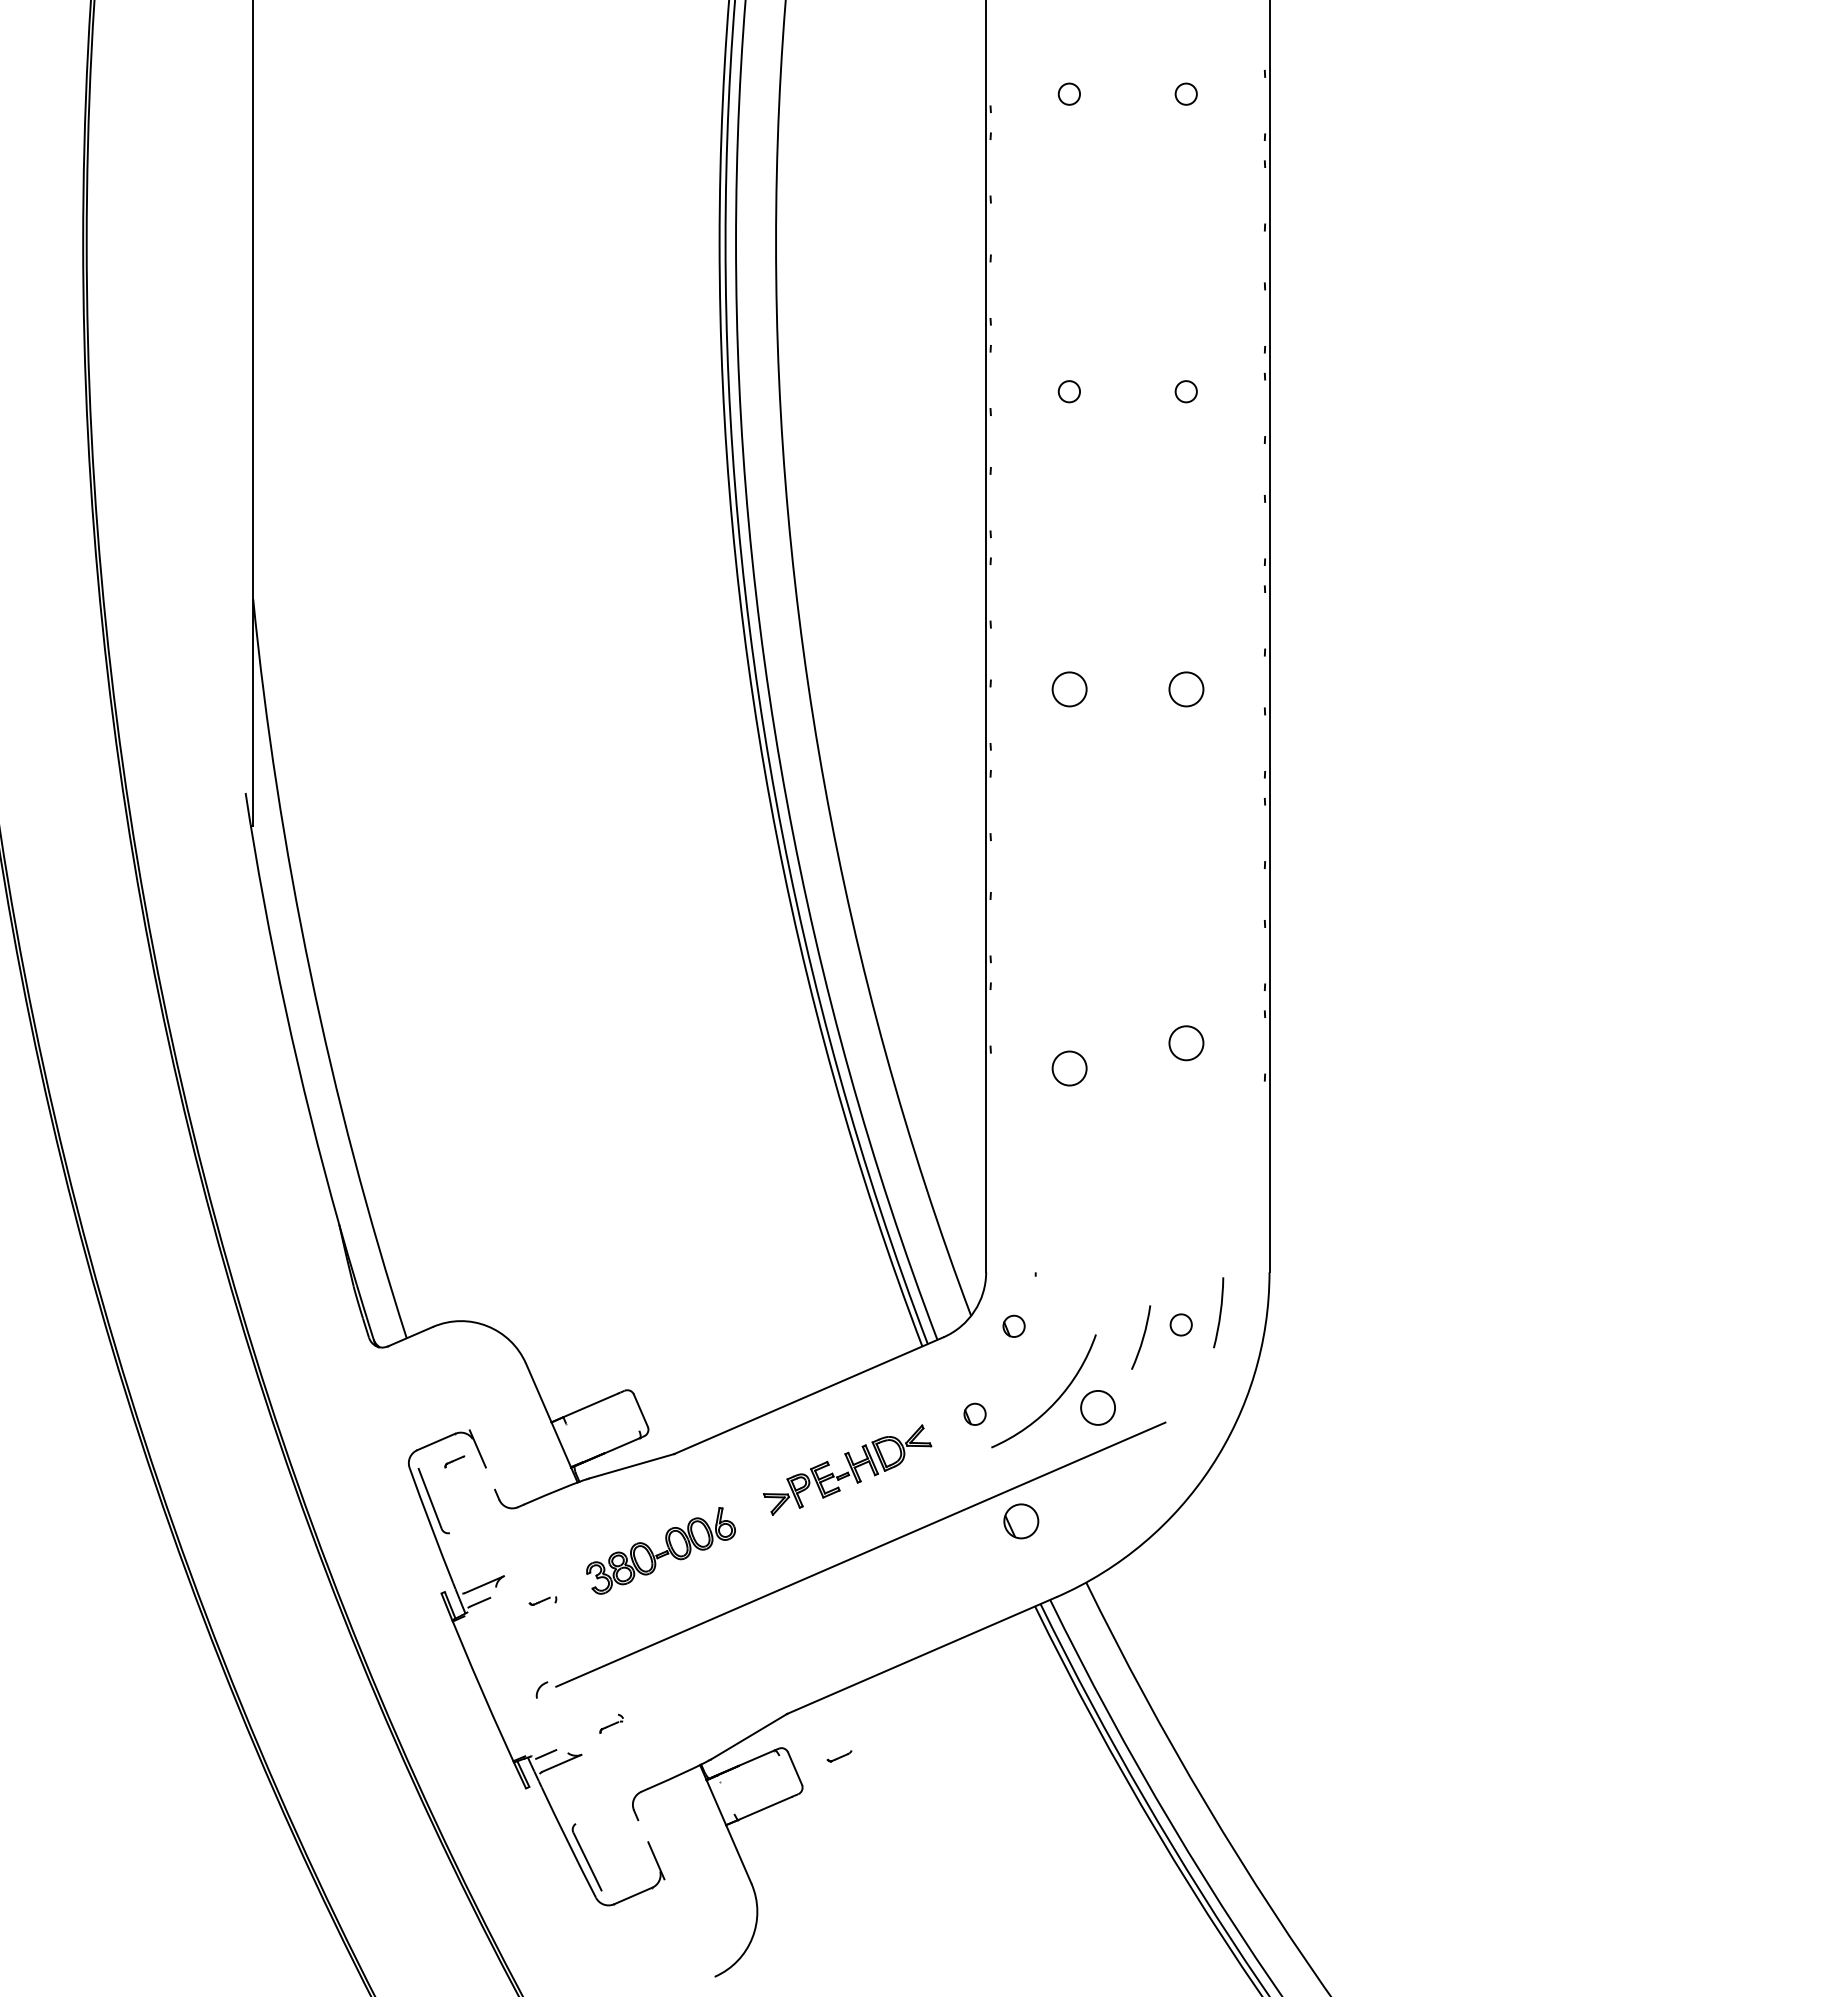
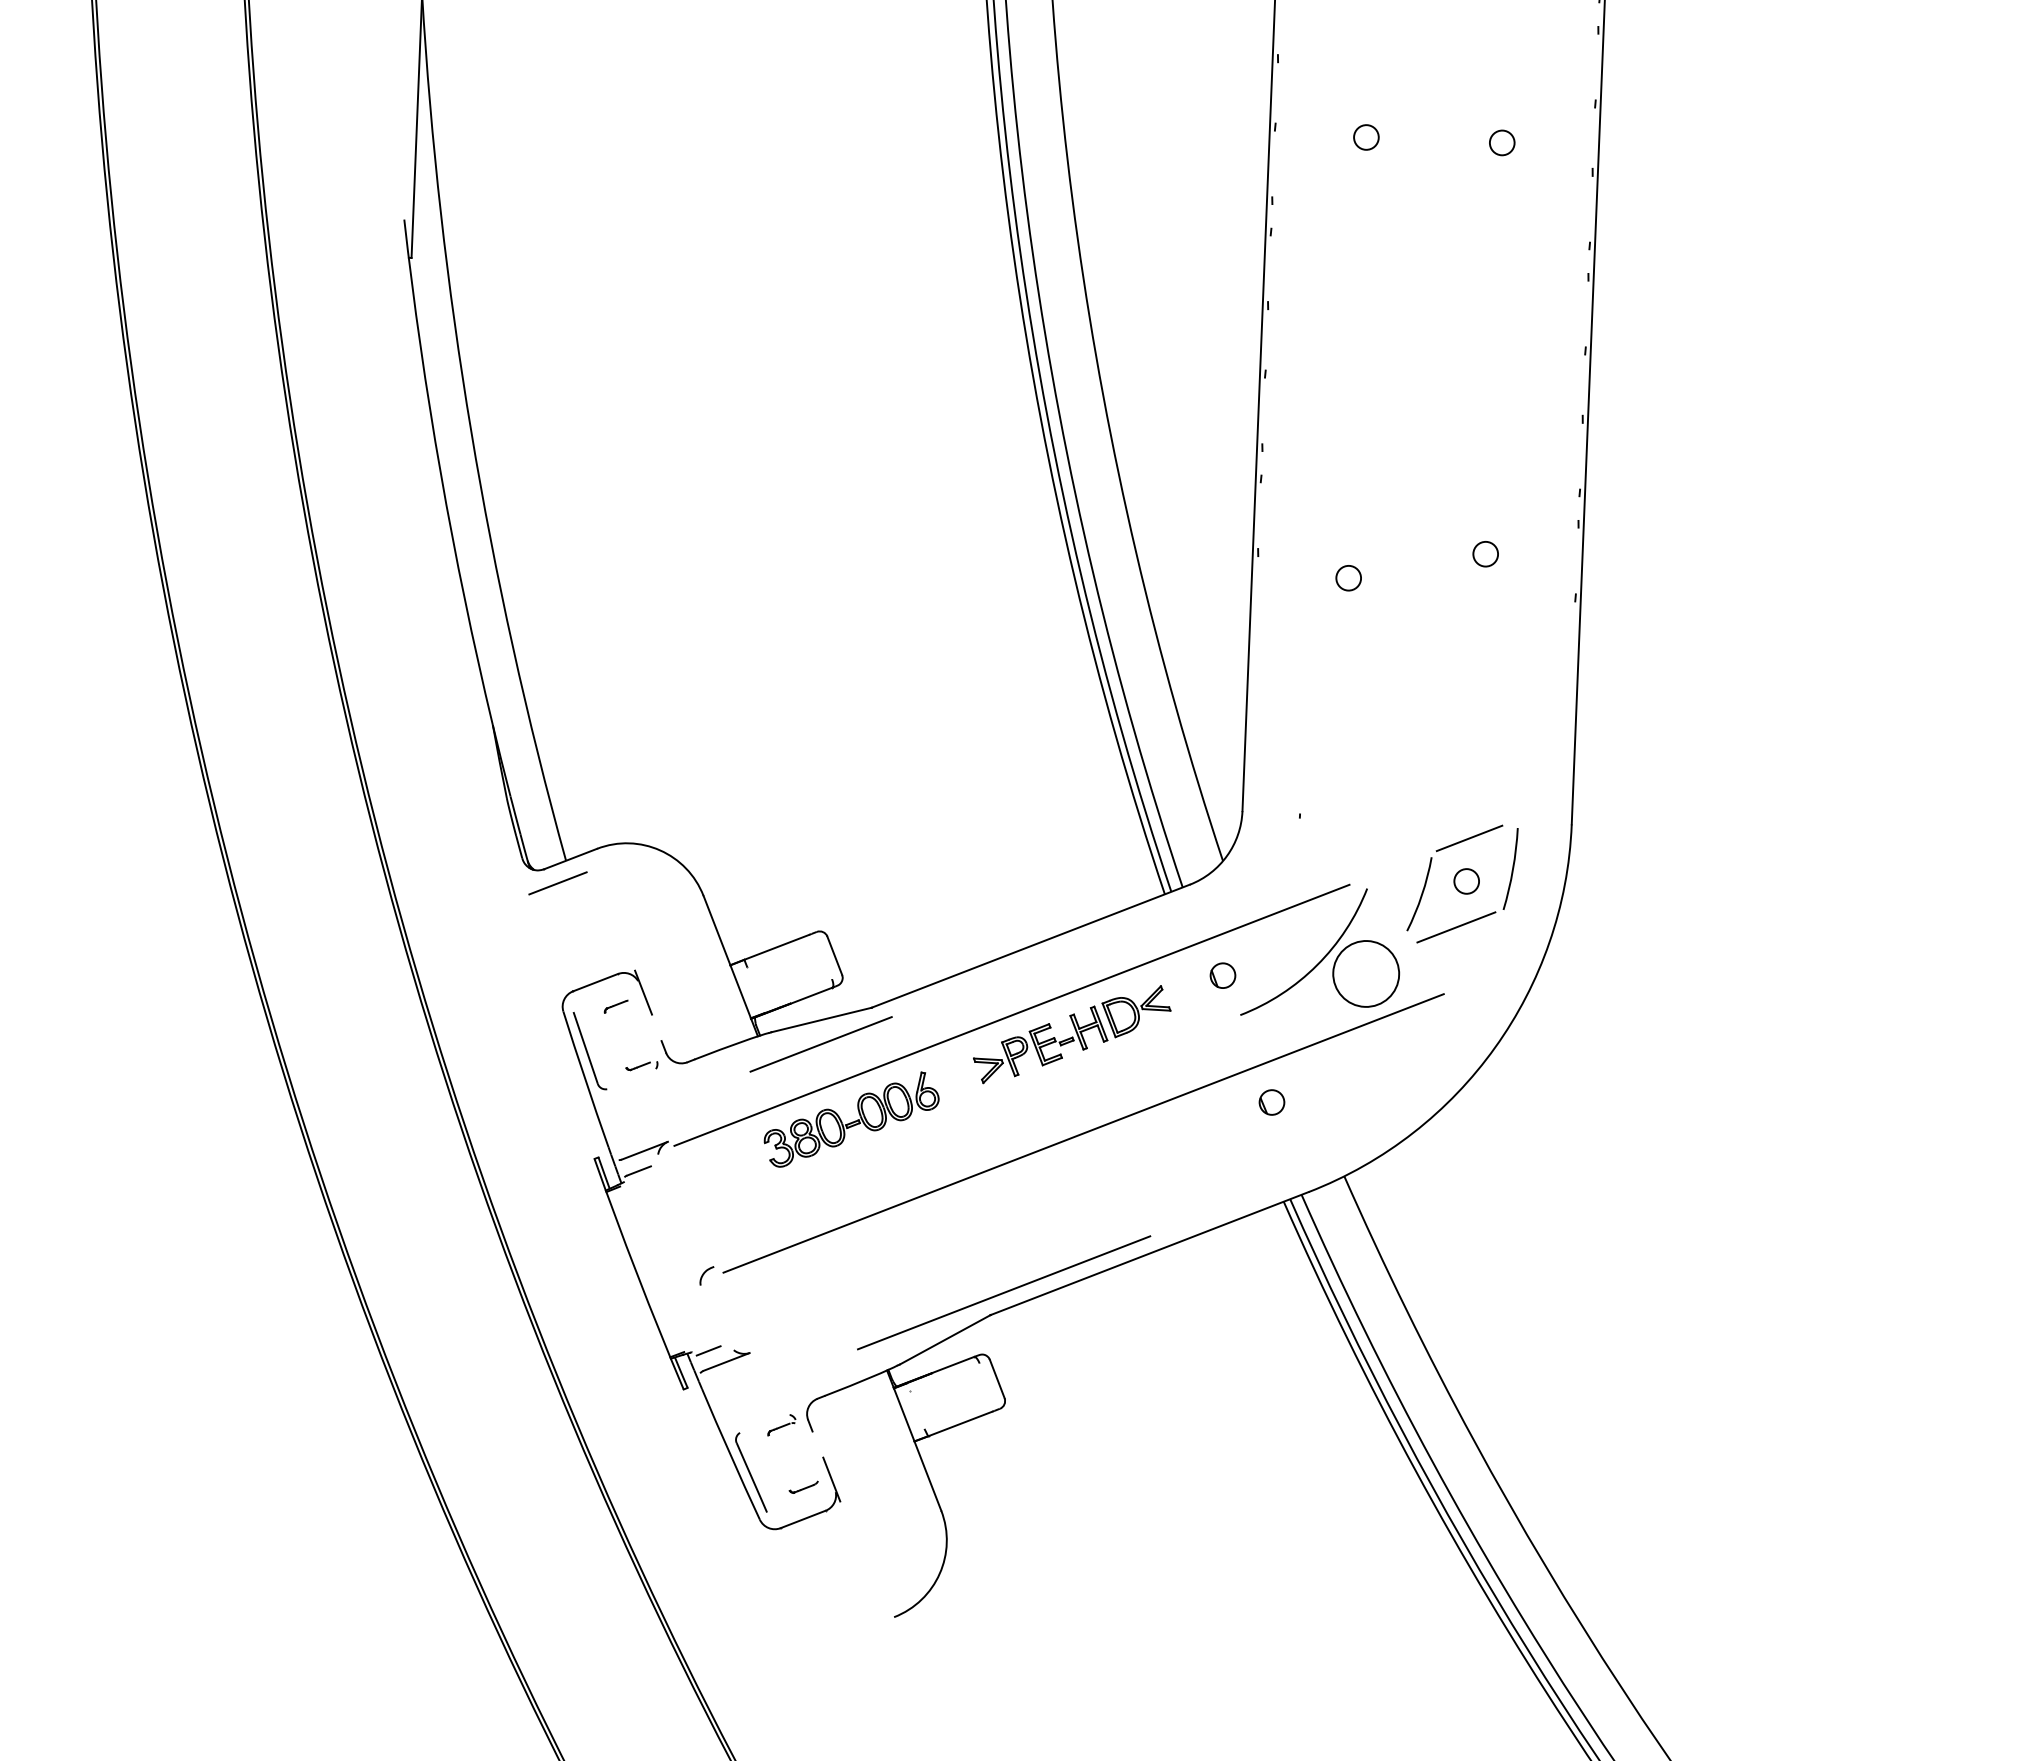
circle: (1068, 688) -> (1365, 136), size x0.62
circle: (1185, 688) -> (1501, 142), size x0.62
circle: (1185, 1042) -> (1484, 553), size x0.62
circle: (1068, 1068) -> (1347, 578), size x0.62
line: (1181, 1287) -> (1468, 837), added
part: (1013, 1325) -> (1271, 874), removed
line: (400, 1357) -> (557, 882), added
line: (1173, 1364) -> (1455, 927), added
circle: (1097, 1407) -> (1365, 973), size x1.67
line: (794, 1455) -> (1011, 1015), added
line: (631, 1487) -> (820, 1044), added
part: (1021, 1521) -> (1271, 1102), size x0.62
part: (542, 1600) -> (641, 1065), moved
line: (797, 1693) -> (1003, 1291), added
part: (611, 1723) -> (781, 1424), moved
part: (839, 1756) -> (803, 1487), moved

